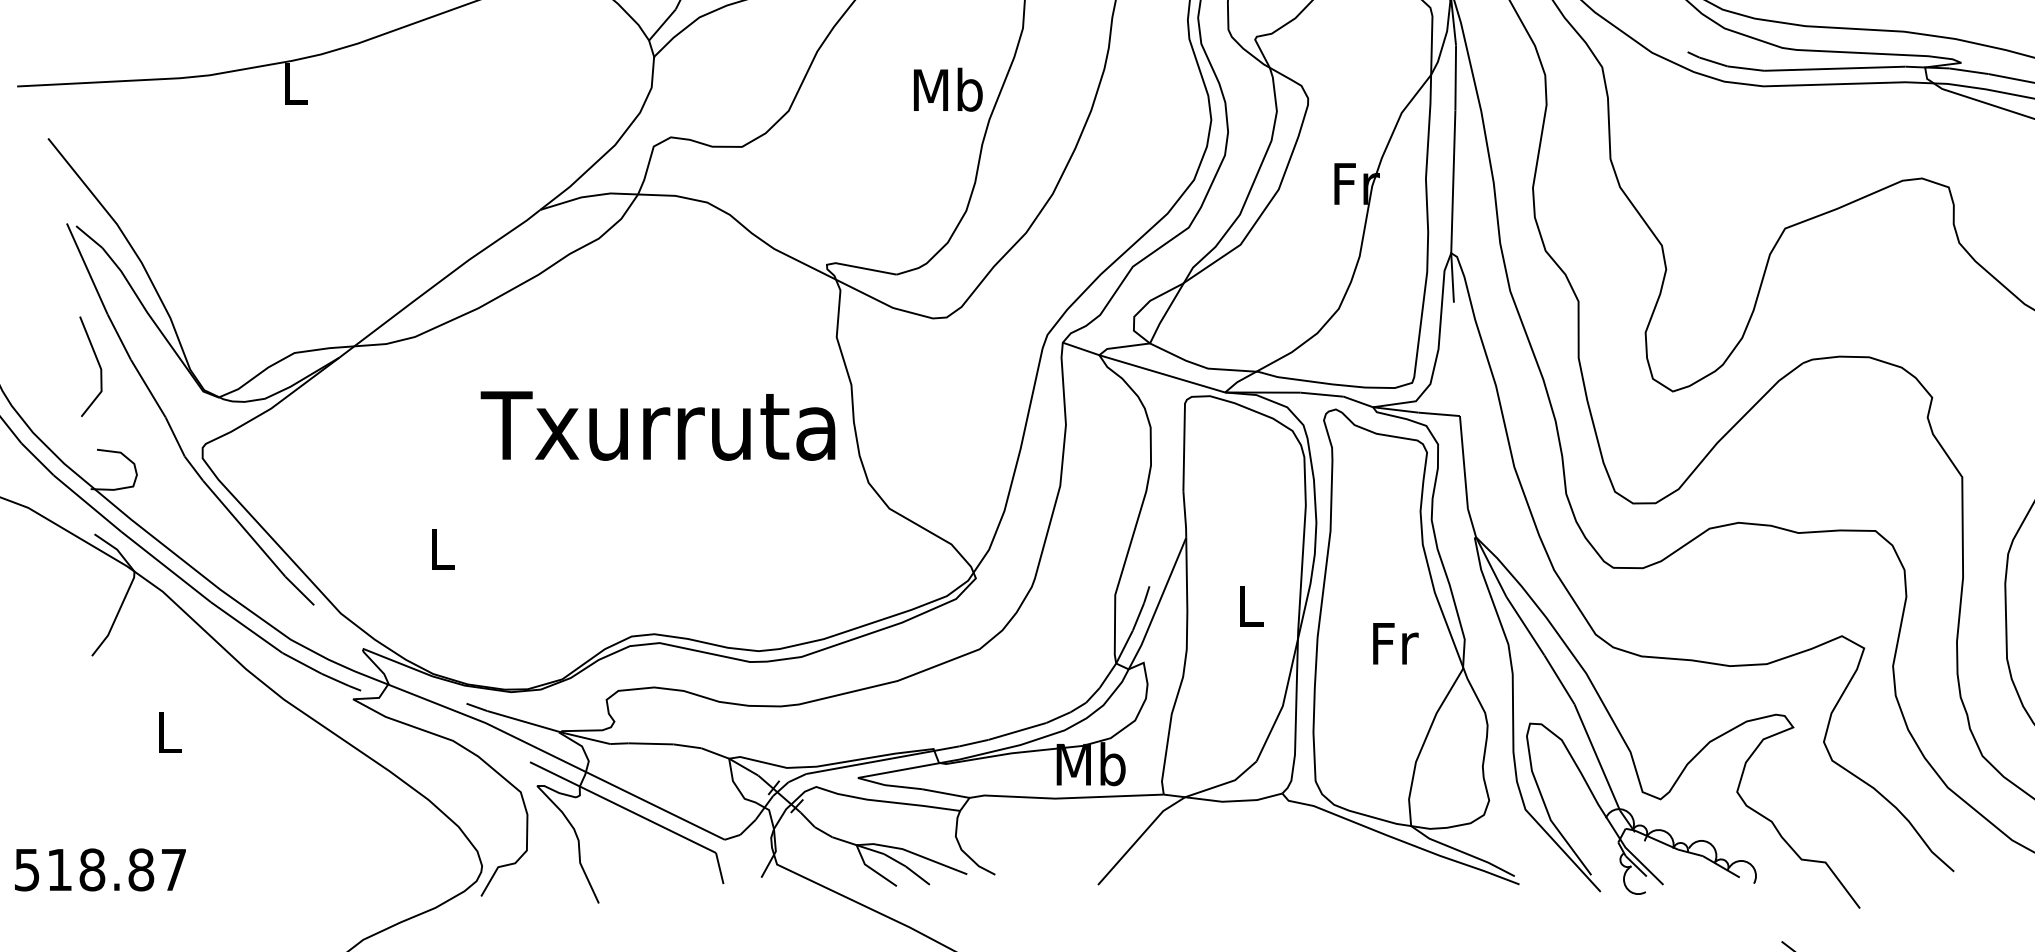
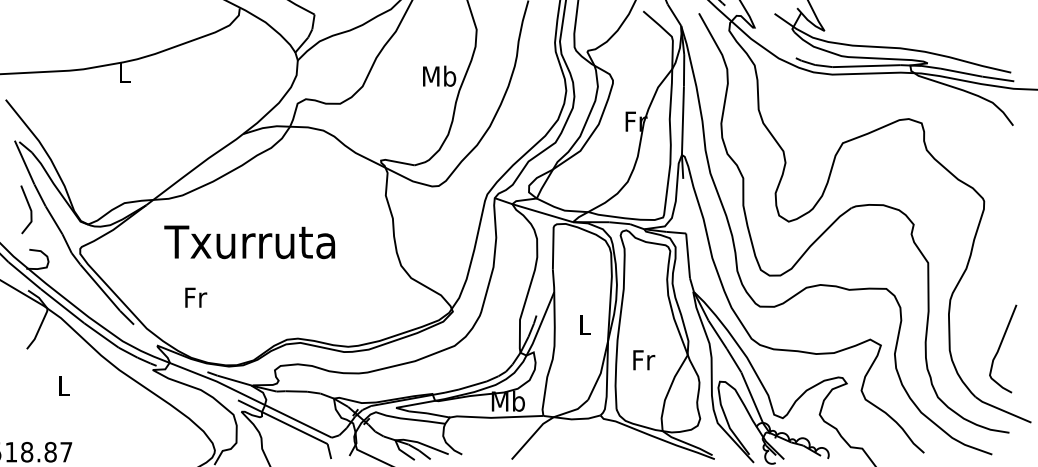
text: (657, 426) -> (249, 242), moved
text: (443, 548) -> (196, 297), L -> Fr
text: (1396, 644) -> (644, 360), moved

